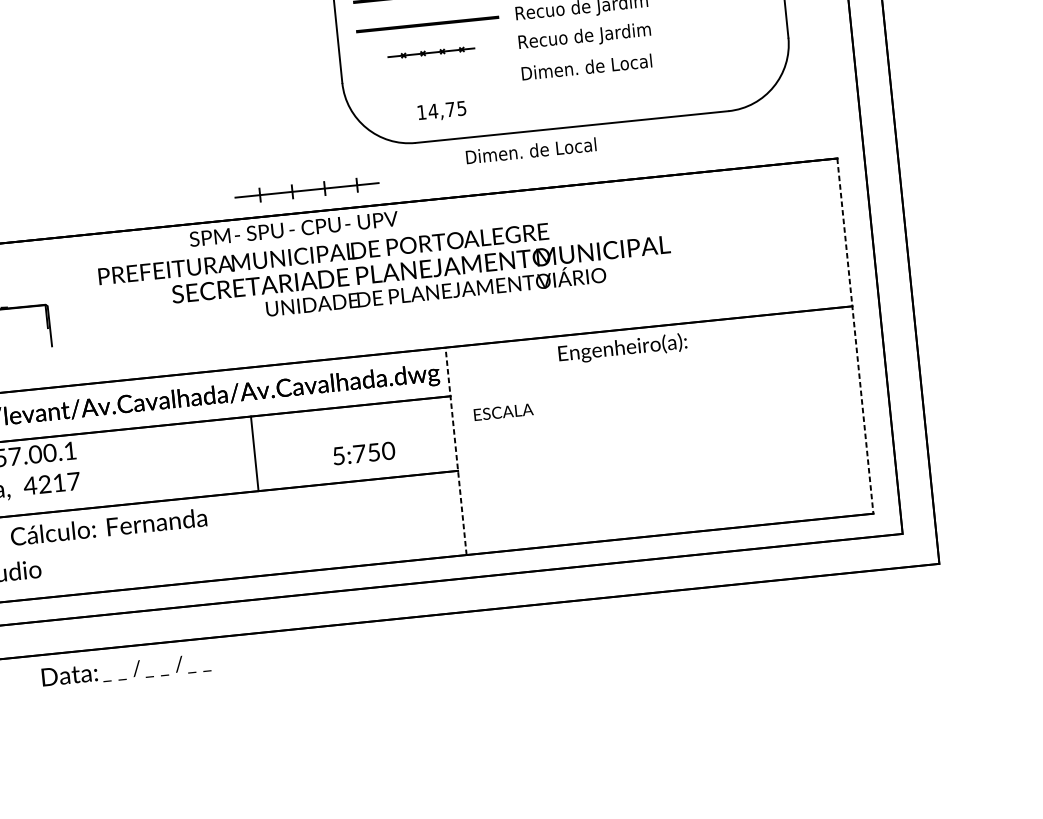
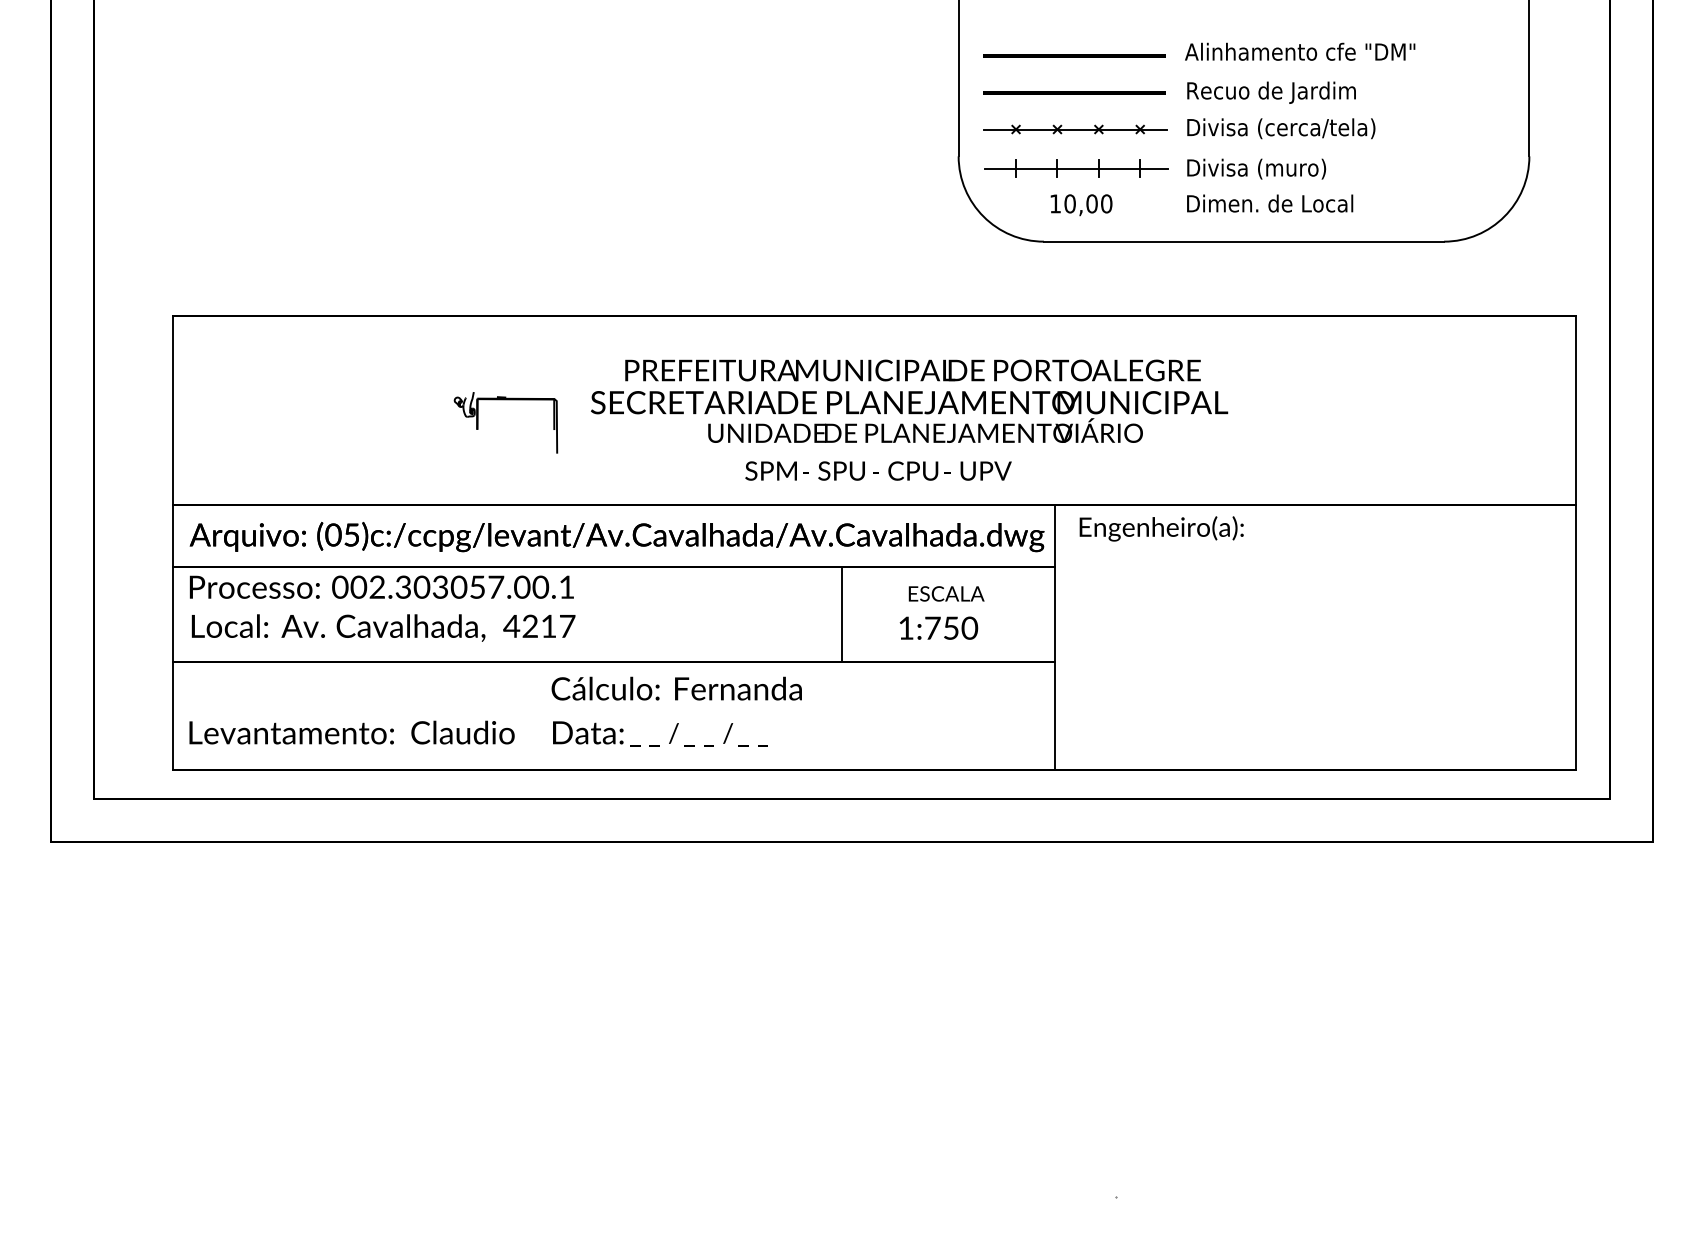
text: (593, 36) -> (1282, 129), Recuo de Jardim -> Divisa (cerca/tela)
part: (431, 52) -> (1075, 129), size x1.67
text: (594, 66) -> (1280, 168), Dimen. de Local -> Divisa (muro)
text: (447, 109) -> (1088, 203), 14,75 -> 10,00
text: (531, 150) -> (1270, 203), moved
part: (307, 190) -> (1076, 168), moved
text: (293, 228) -> (878, 470), moved
text: (422, 280) -> (909, 416), moved
line: (855, 336) -> (1575, 543), dashed -> solid
text: (622, 348) -> (1161, 528), moved
text: (503, 411) -> (946, 593), moved
line: (456, 451) -> (1055, 637), dashed -> solid
line: (255, 453) -> (842, 614), moved
text: (339, 455) -> (906, 627), 5:750 -> 1:750
text: (108, 526) -> (676, 688), moved
text: (126, 669) -> (660, 733), moved

